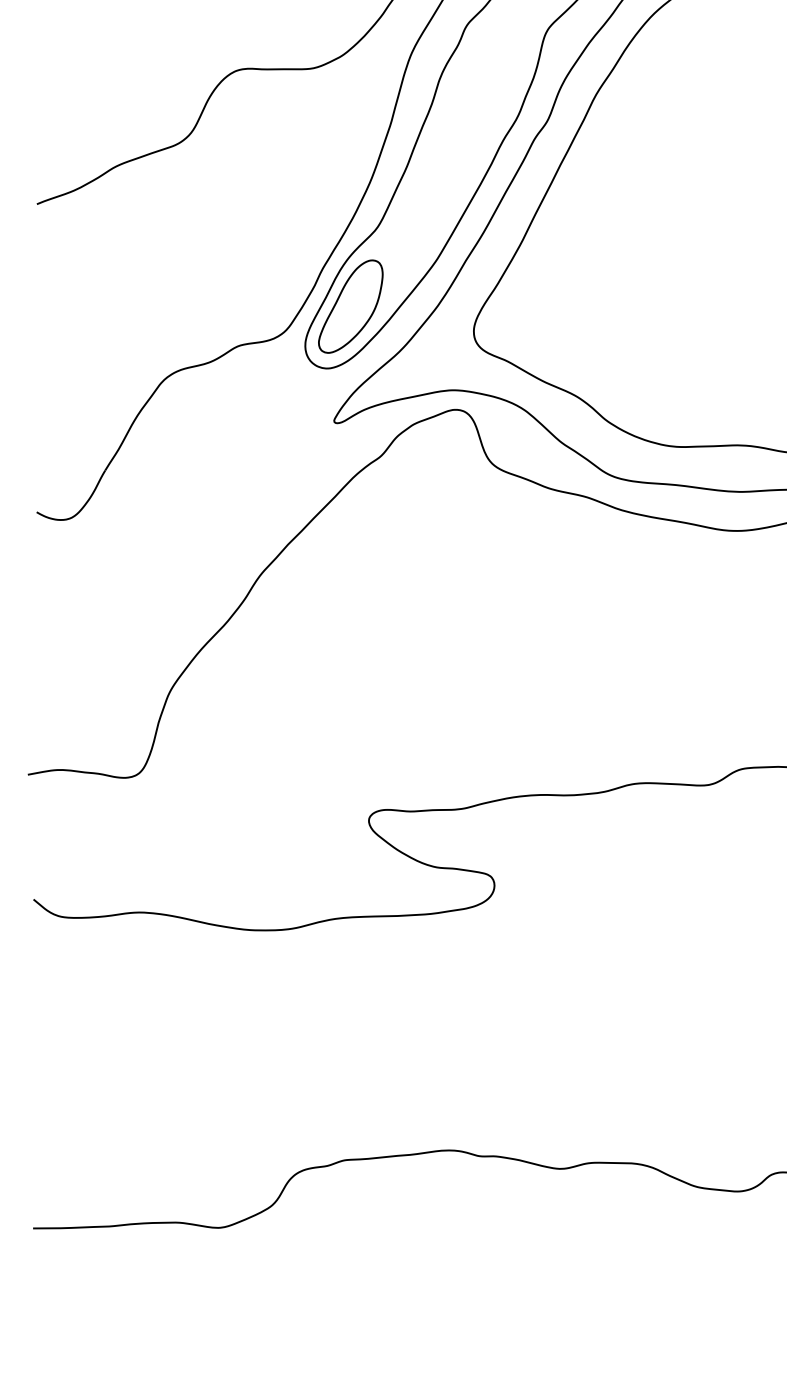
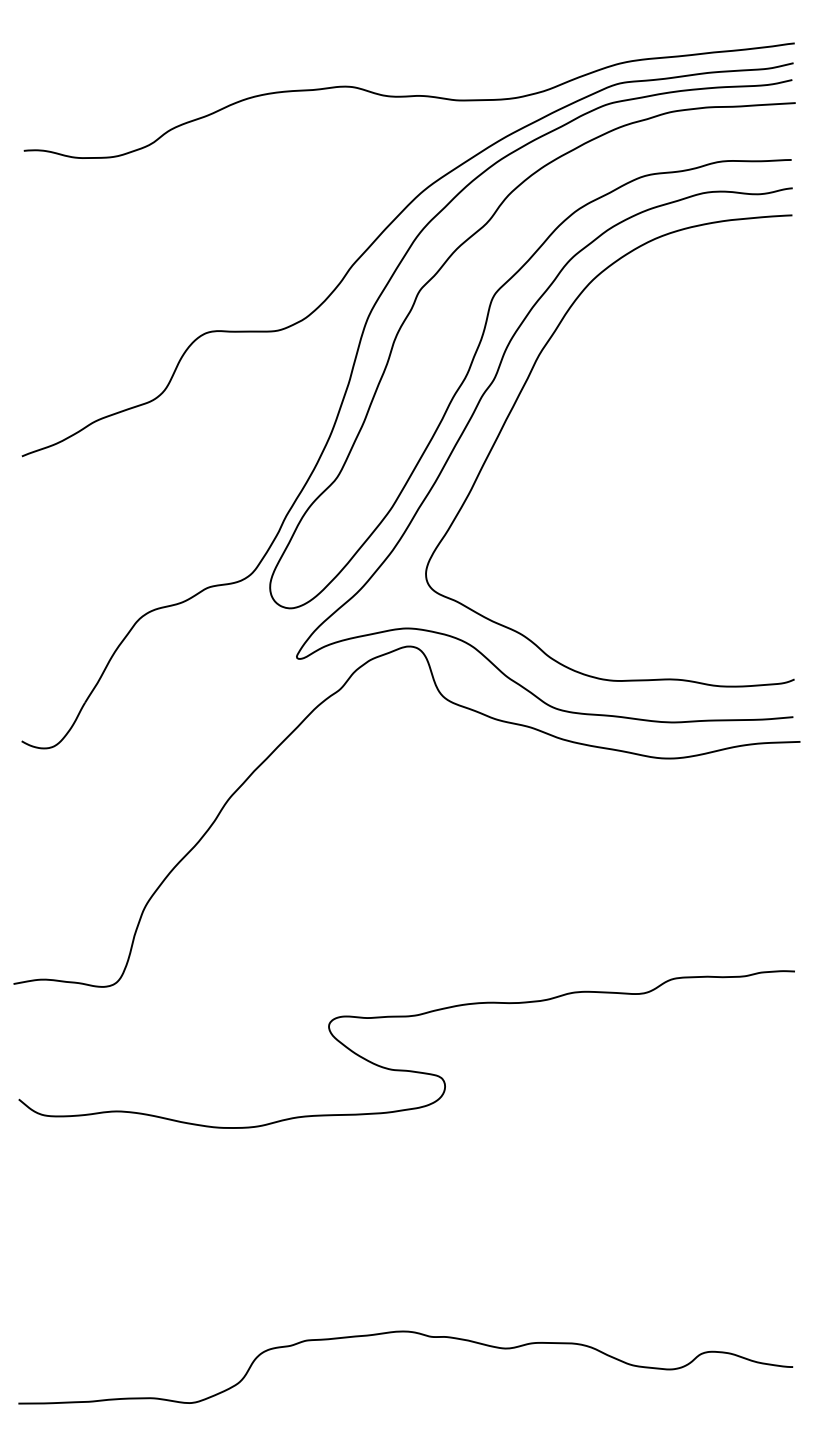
part: (350, 305) -> (311, 550), removed

